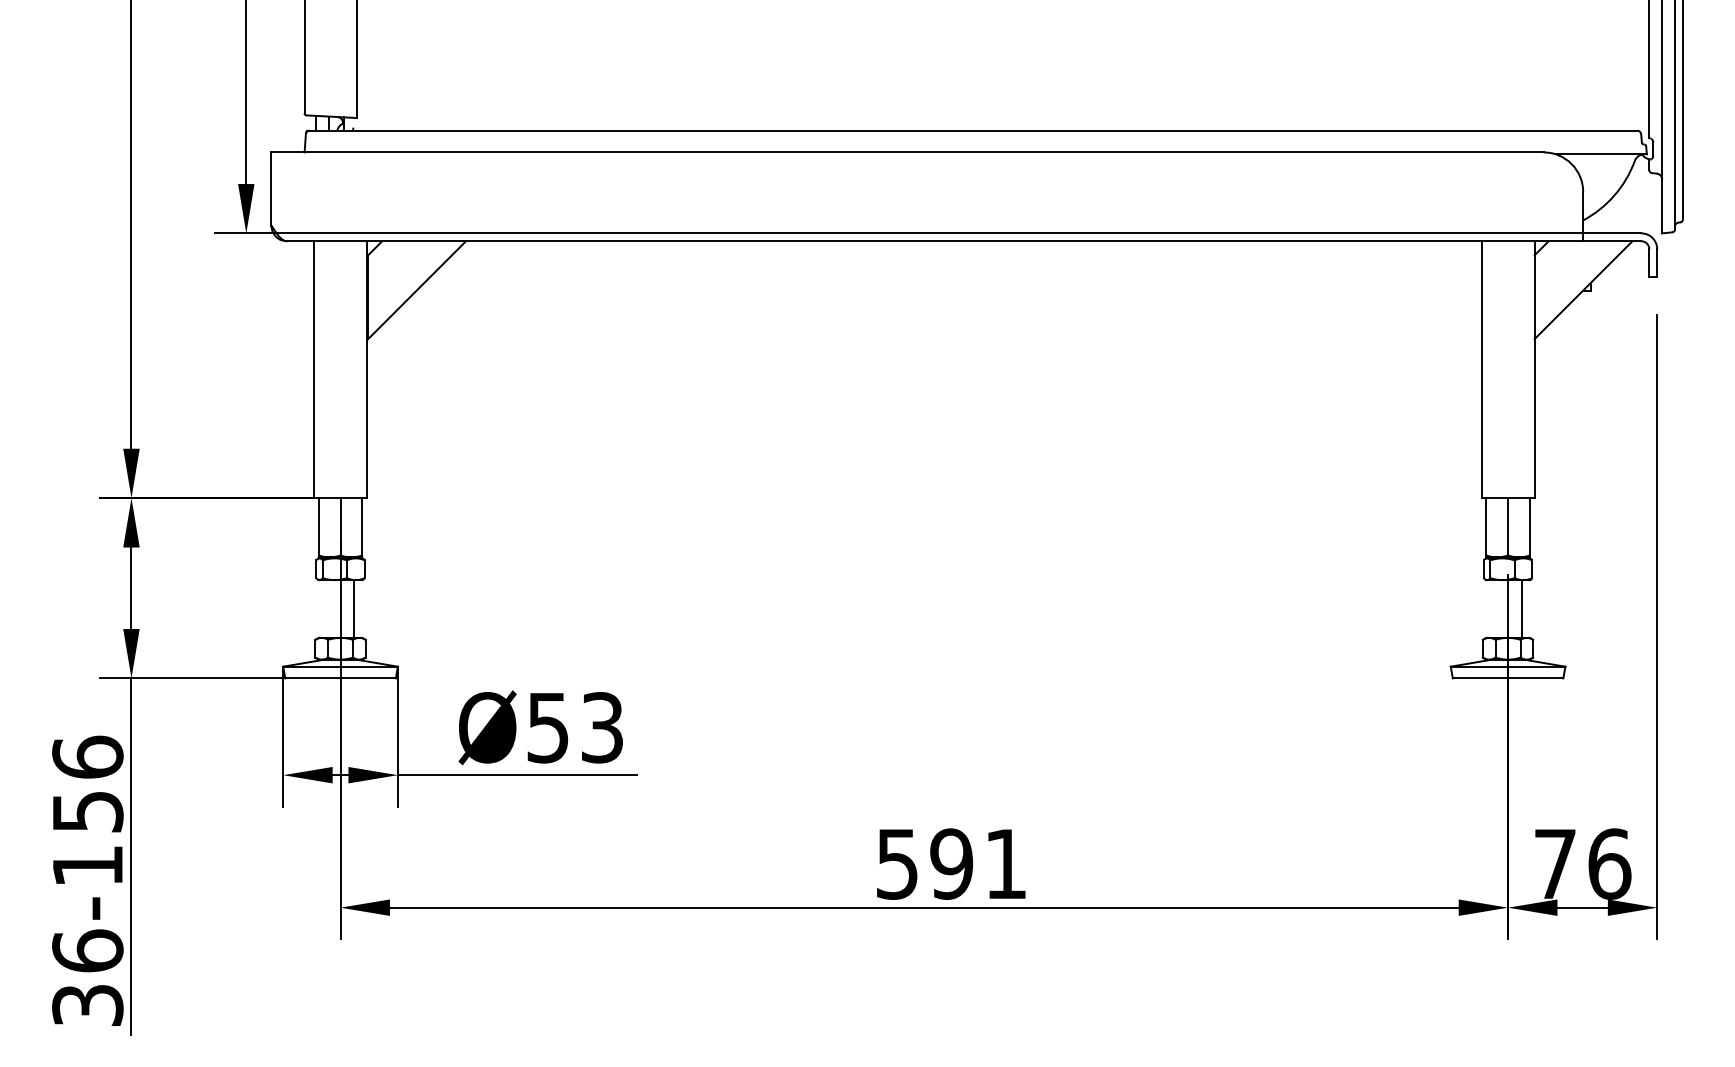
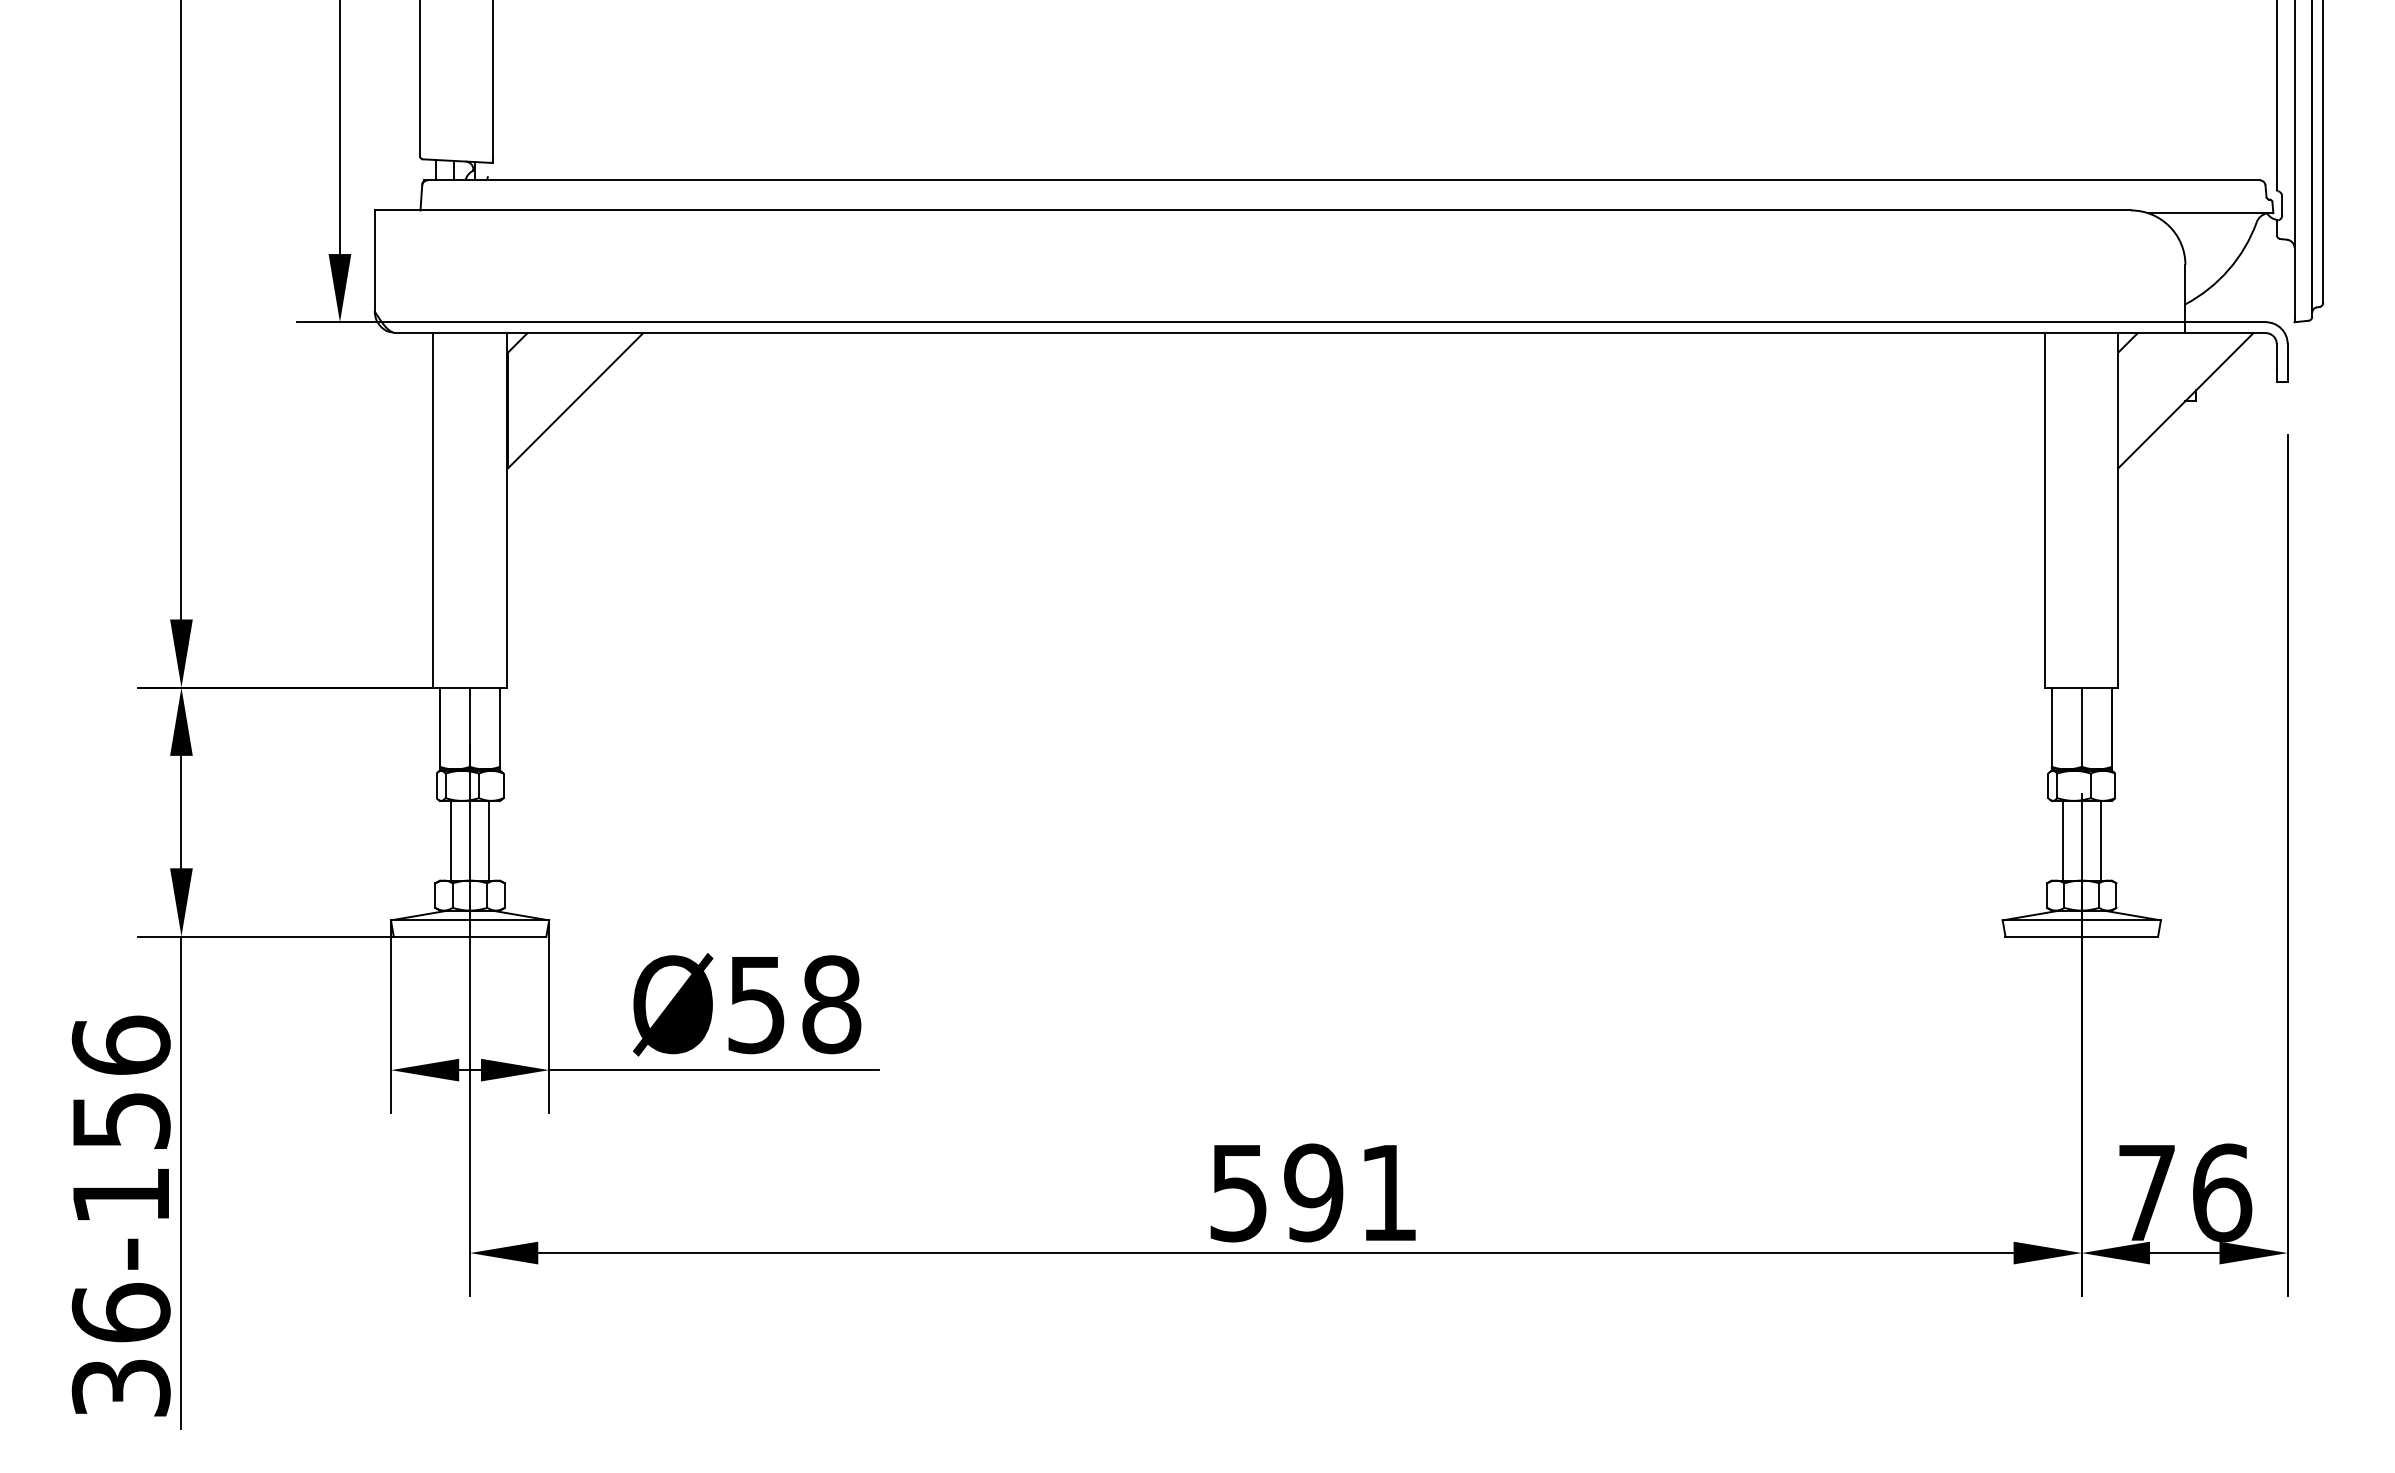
line: (326, 608) -> (450, 840), added
line: (1494, 608) -> (2062, 840), added
text: (602, 727) -> (831, 1004), Ø53 -> Ø58

